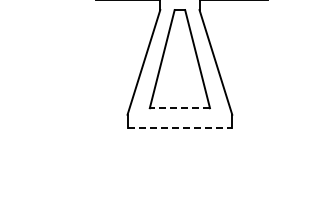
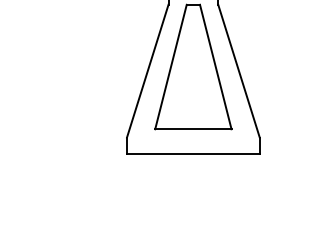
line: (179, 108) -> (192, 129), dashed -> solid
line: (180, 127) -> (194, 153), dashed -> solid

